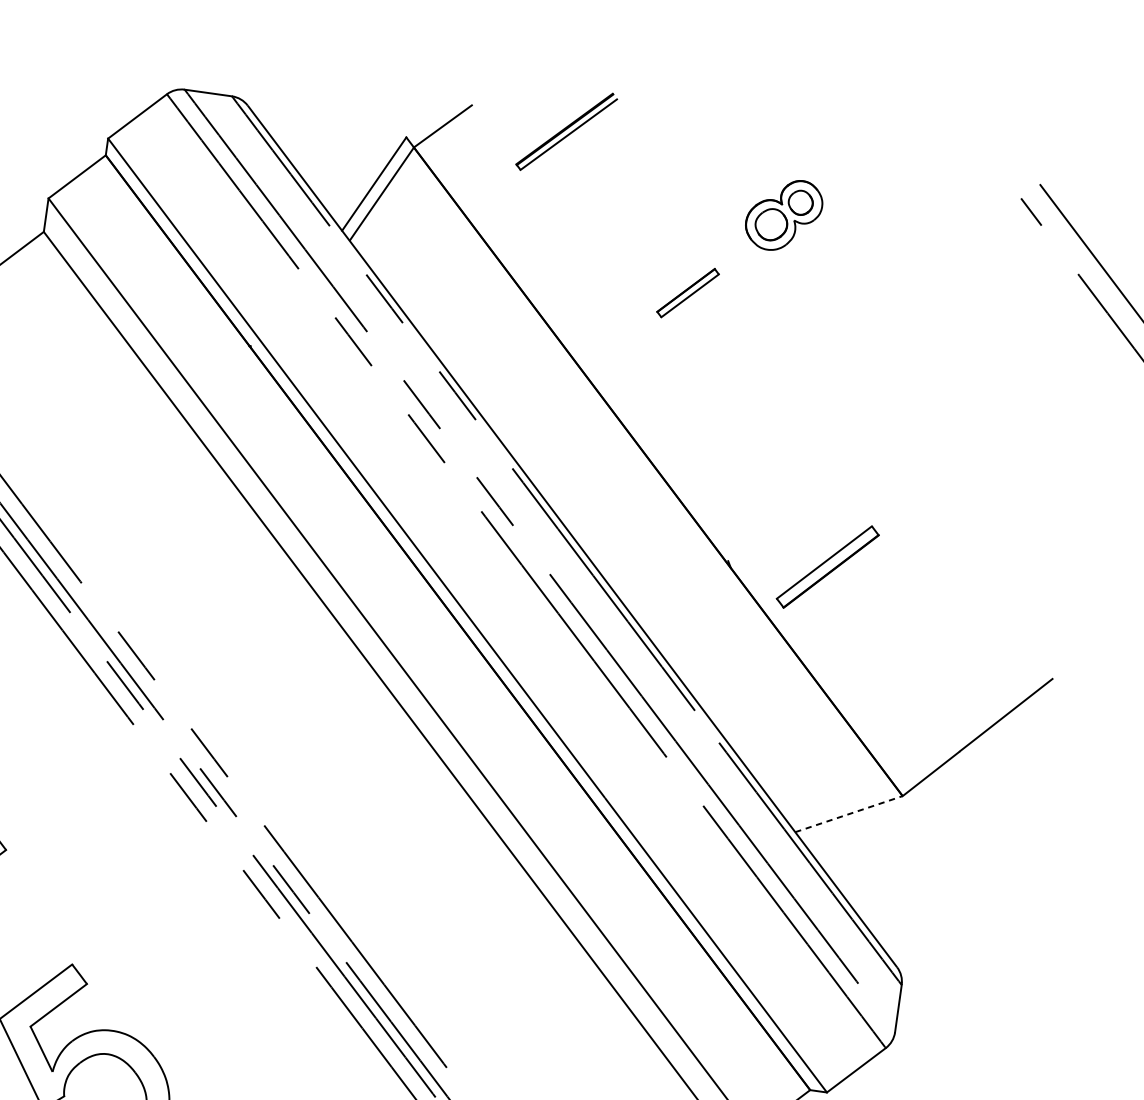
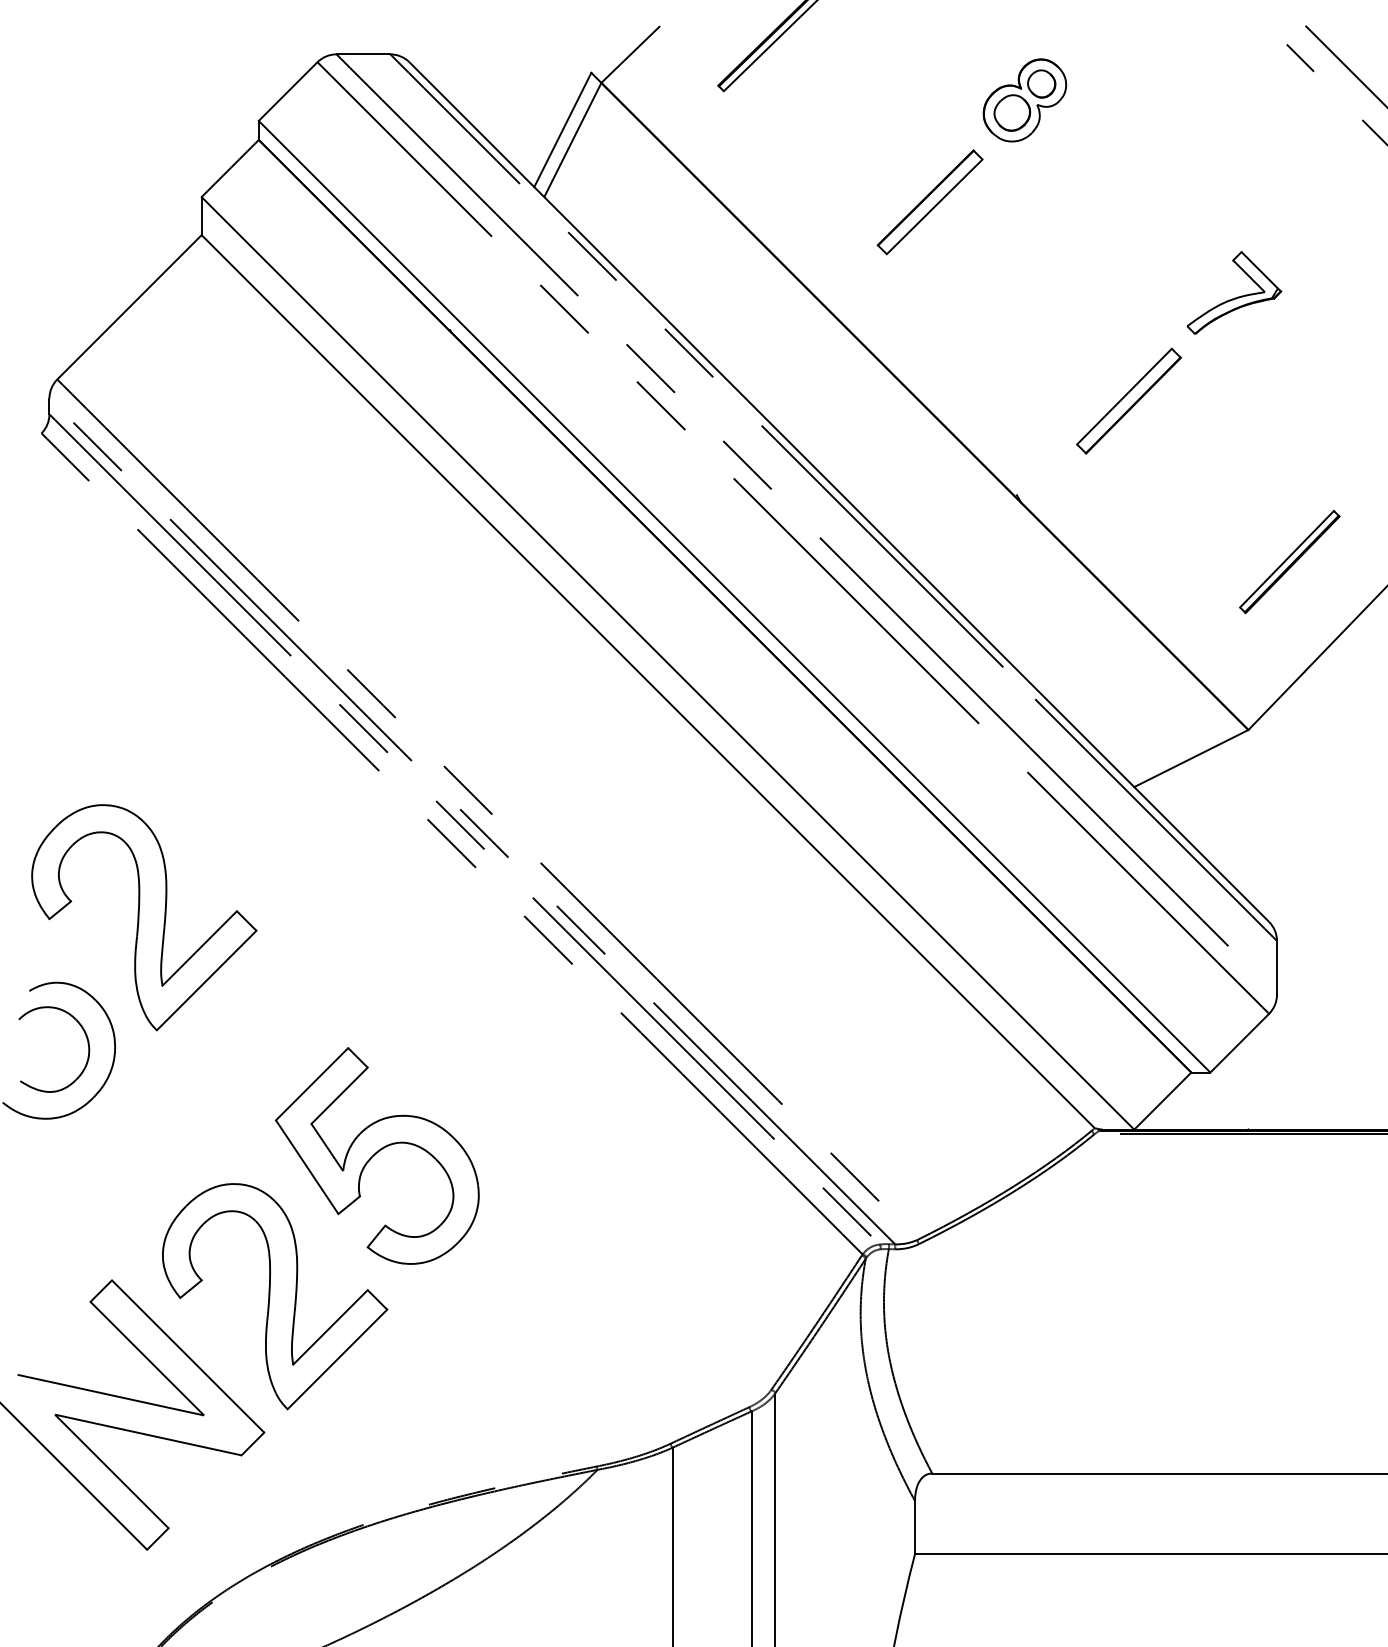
part: (687, 293) -> (929, 202), size x1.67
part: (944, 409) -> (1234, 292), added
part: (827, 566) -> (1128, 400), moved
part: (959, 653) -> (1289, 562), added
line: (849, 814) -> (1191, 758), dashed -> solid

